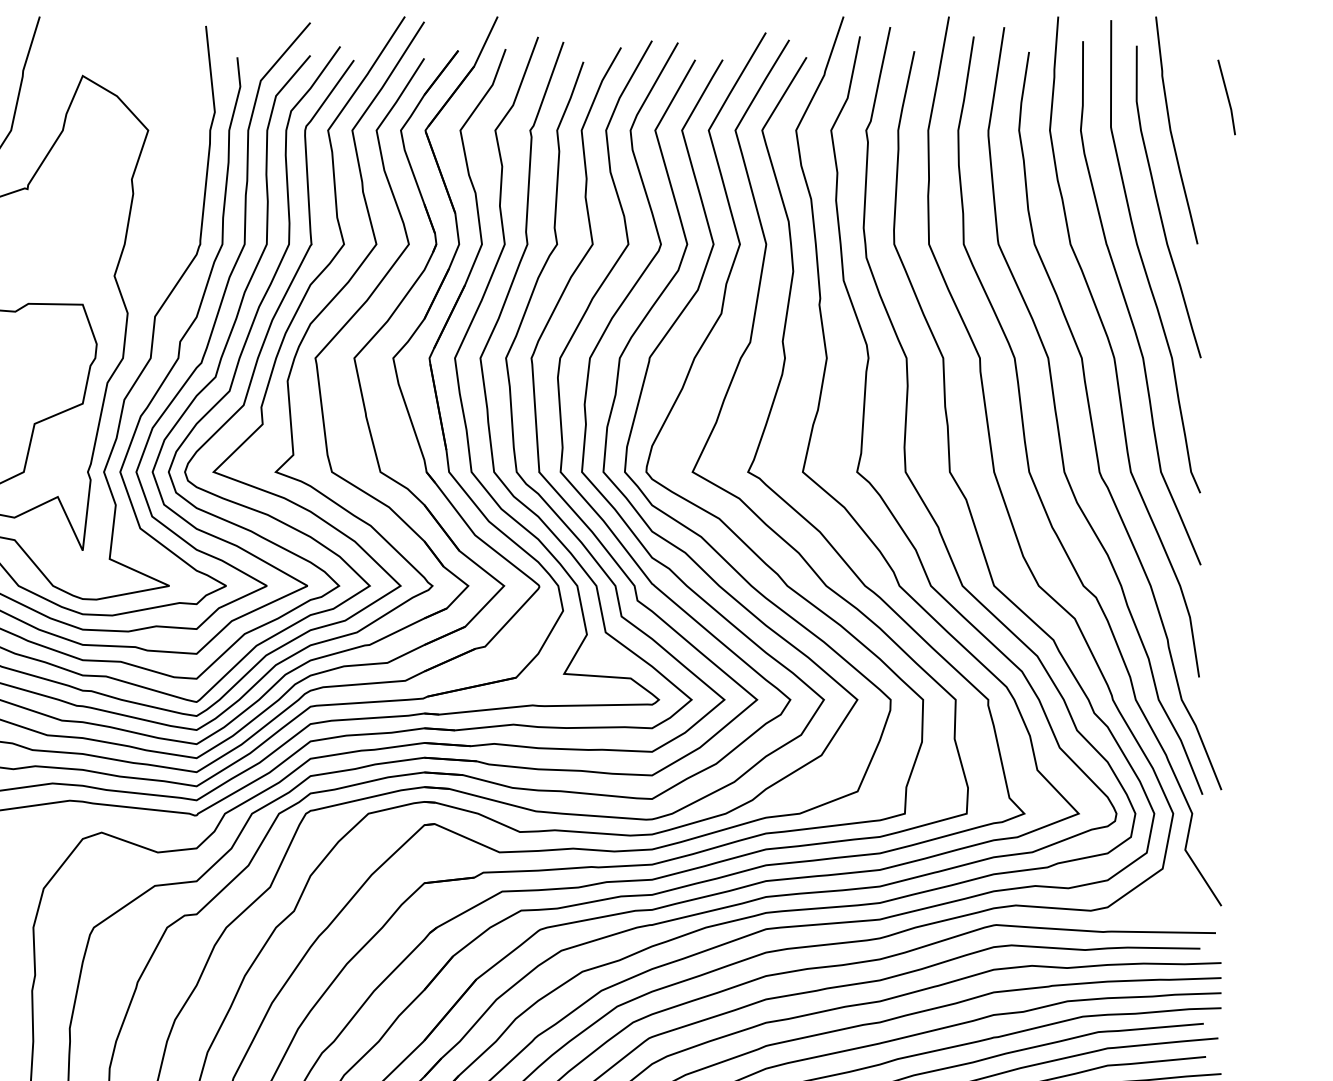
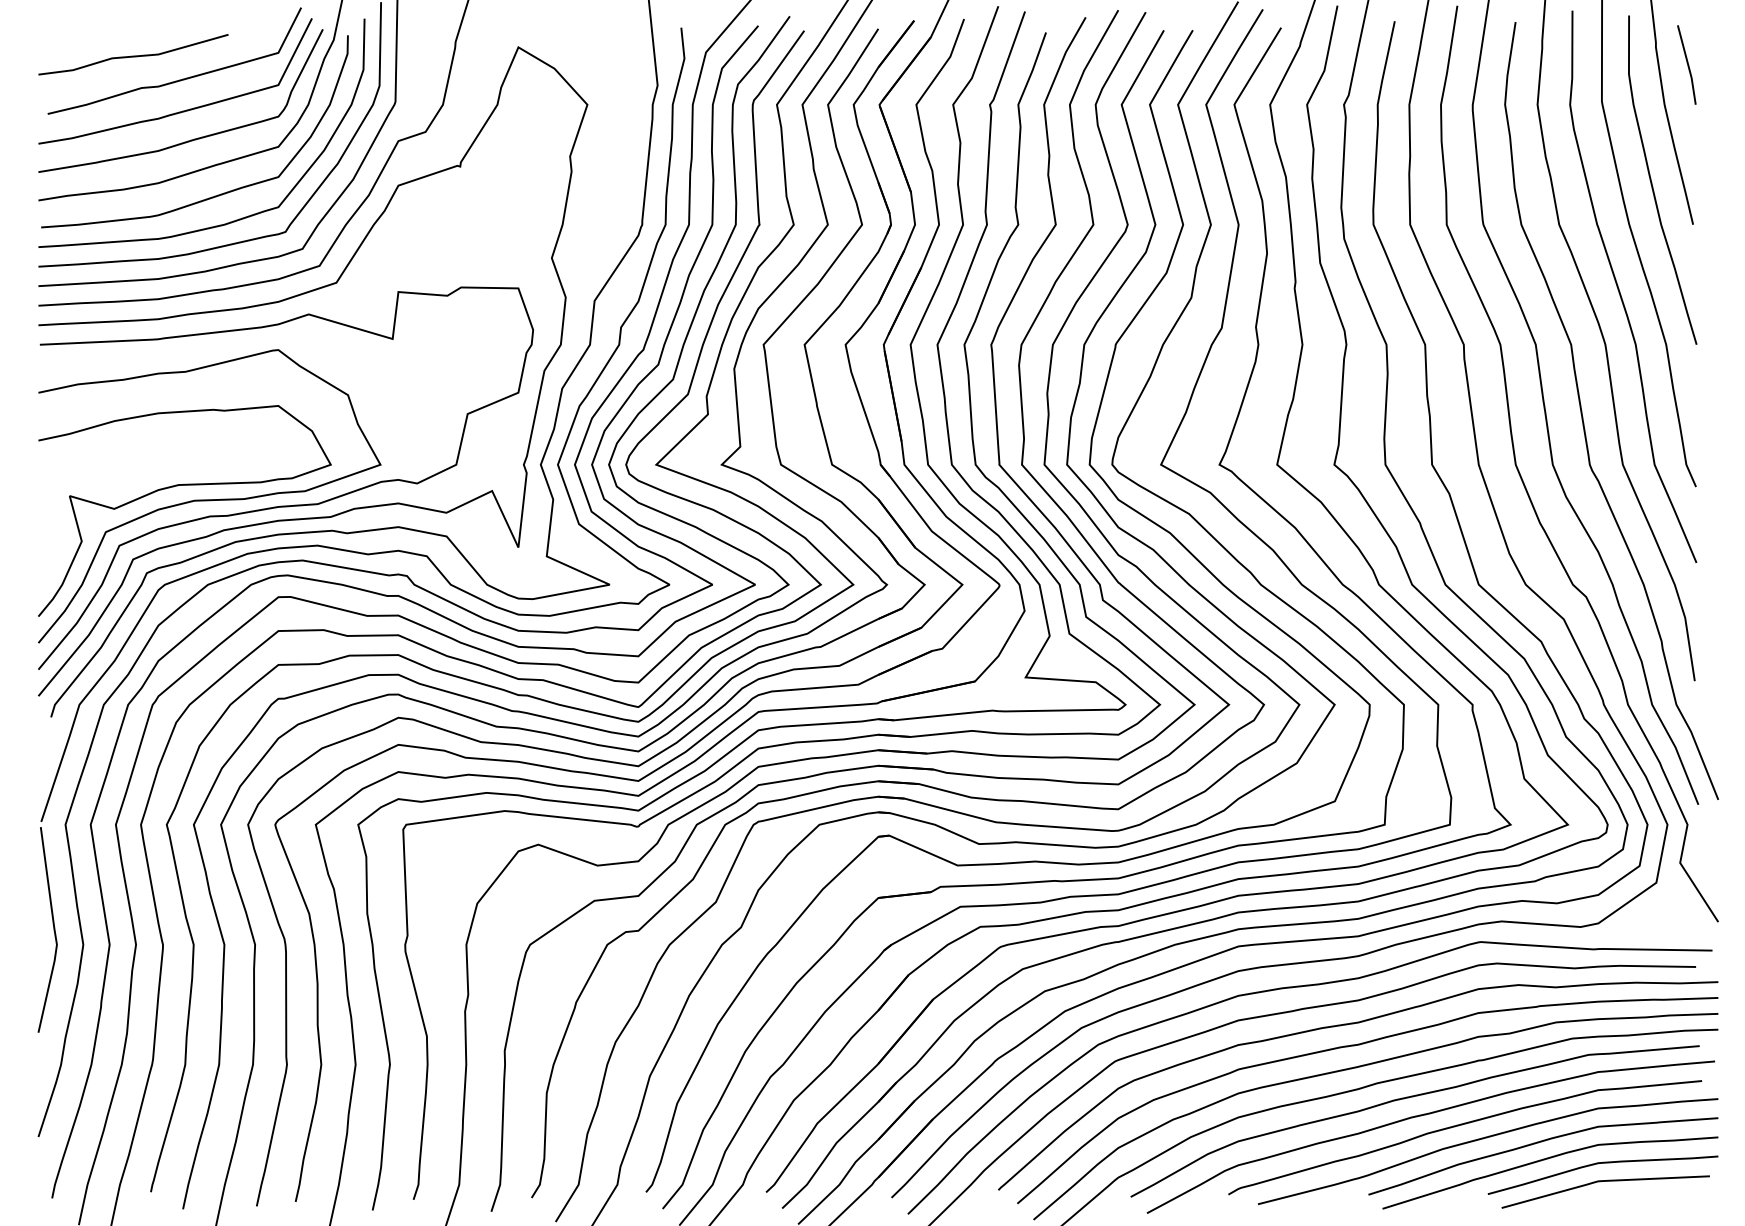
line: (1226, 96) -> (1686, 63), moved

